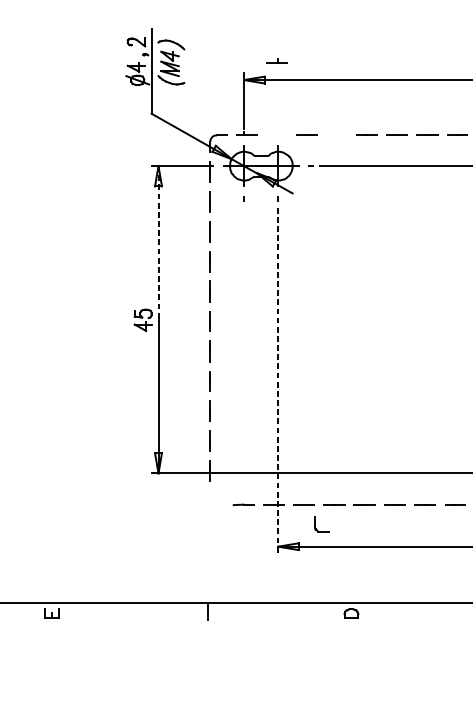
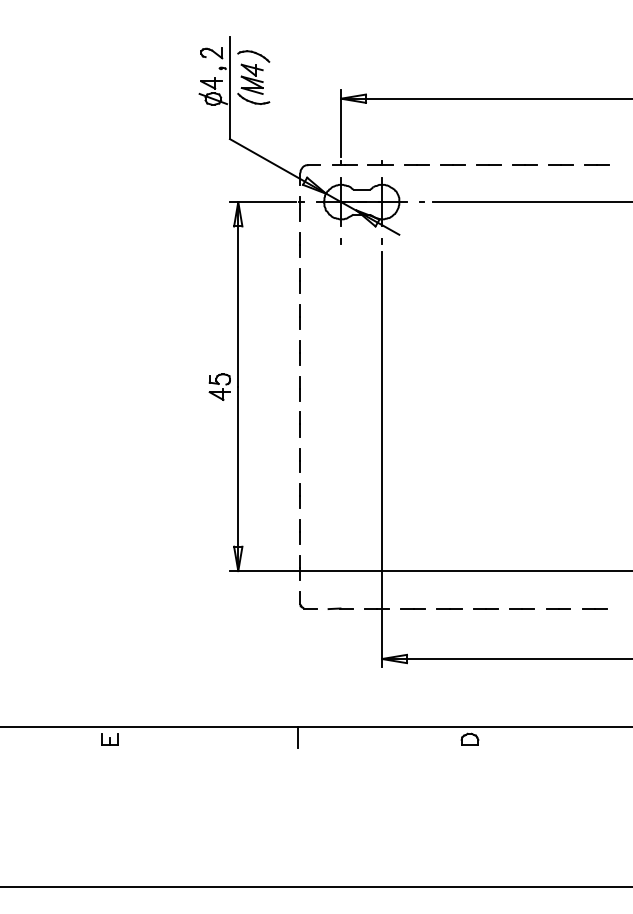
part: (276, 60) -> (380, 162), moved
line: (336, 134) -> (452, 164), added
line: (158, 243) -> (238, 294), dashed -> solid
line: (278, 380) -> (382, 459), dashed -> solid
part: (316, 528) -> (302, 605), moved

